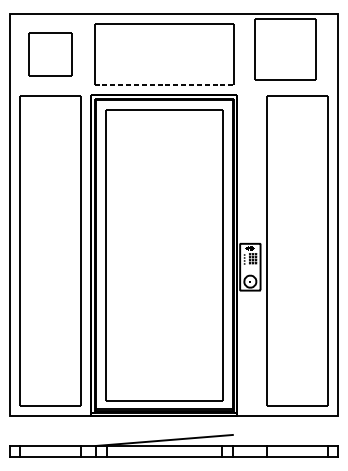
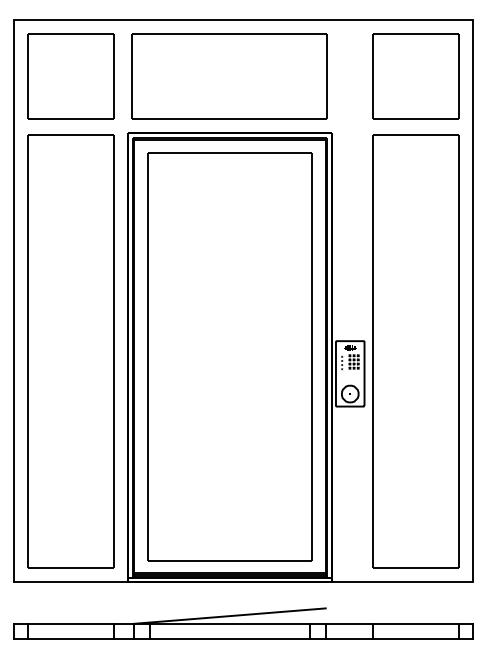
part: (285, 49) -> (415, 76), moved
part: (50, 54) -> (70, 76), size x1.43
line: (164, 85) -> (230, 119), dashed -> solid

